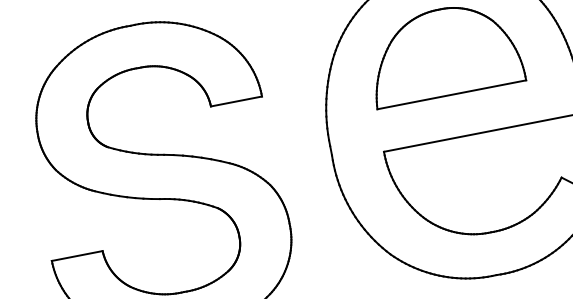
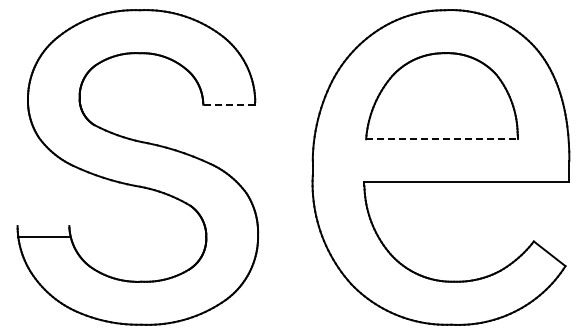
line: (451, 95) -> (441, 139), solid -> dashed
line: (235, 101) -> (228, 104), solid -> dashed
line: (77, 256) -> (43, 237), moved

